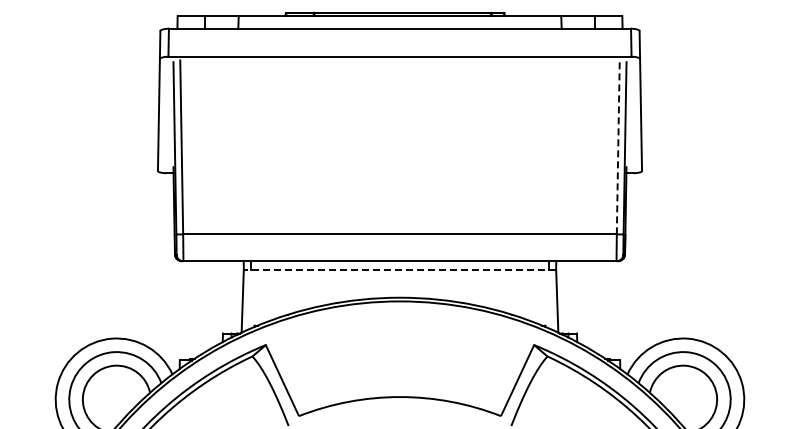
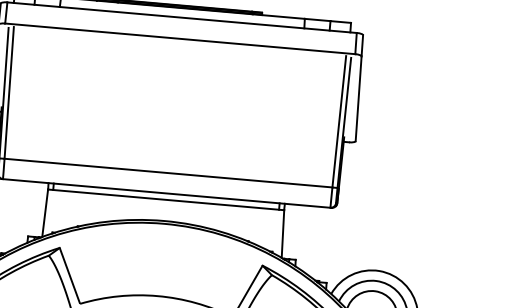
line: (618, 146) -> (339, 121), dashed -> solid
line: (399, 269) -> (165, 199), dashed -> solid

